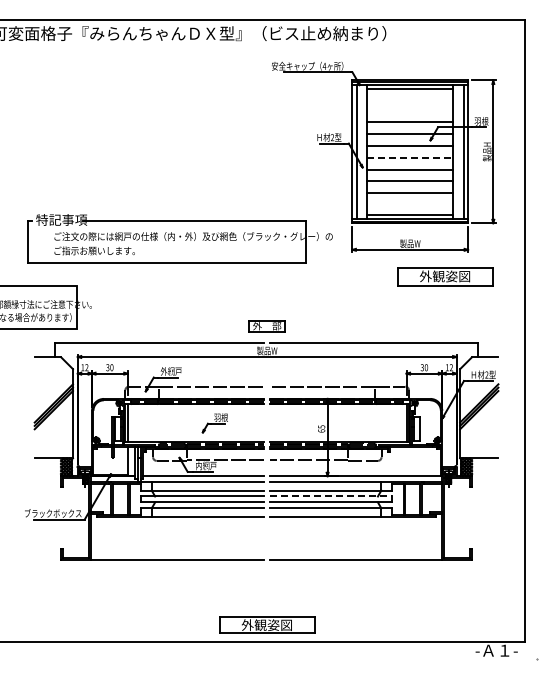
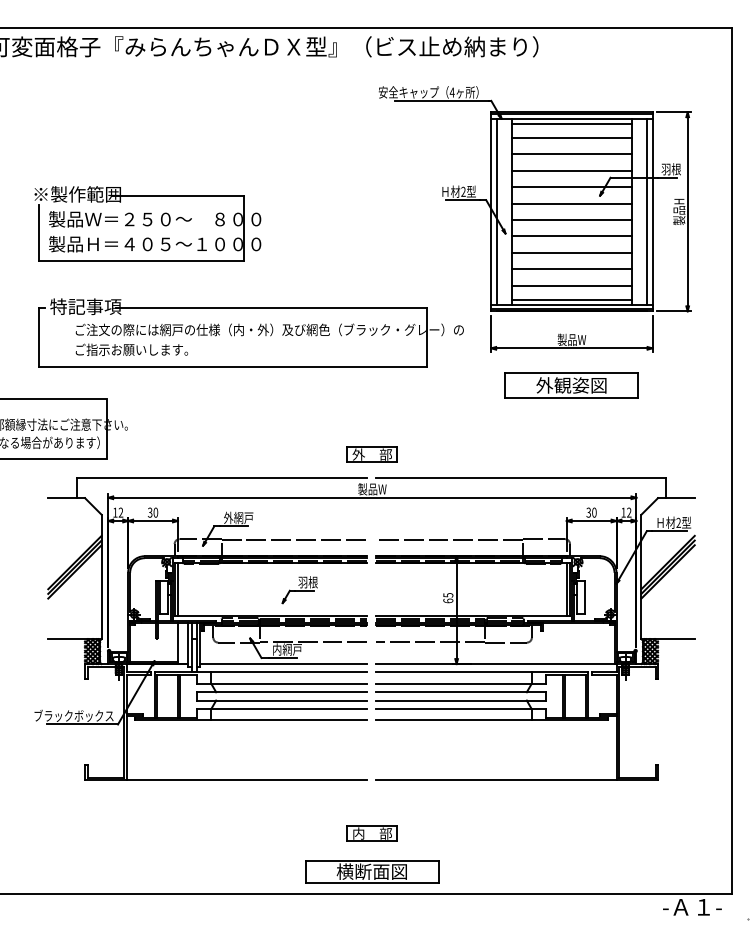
line: (410, 98) -> (572, 137), added
line: (410, 110) -> (572, 154), added
line: (410, 157) -> (572, 219), dashed -> solid
part: (106, 160) -> (148, 223), added
line: (410, 204) -> (572, 285), added
part: (445, 276) -> (572, 385), moved
line: (331, 496) -> (462, 692), dashed -> solid
part: (266, 597) -> (371, 833), added
text: (260, 624) -> (363, 870), 外観姿図 -> 横断面図

